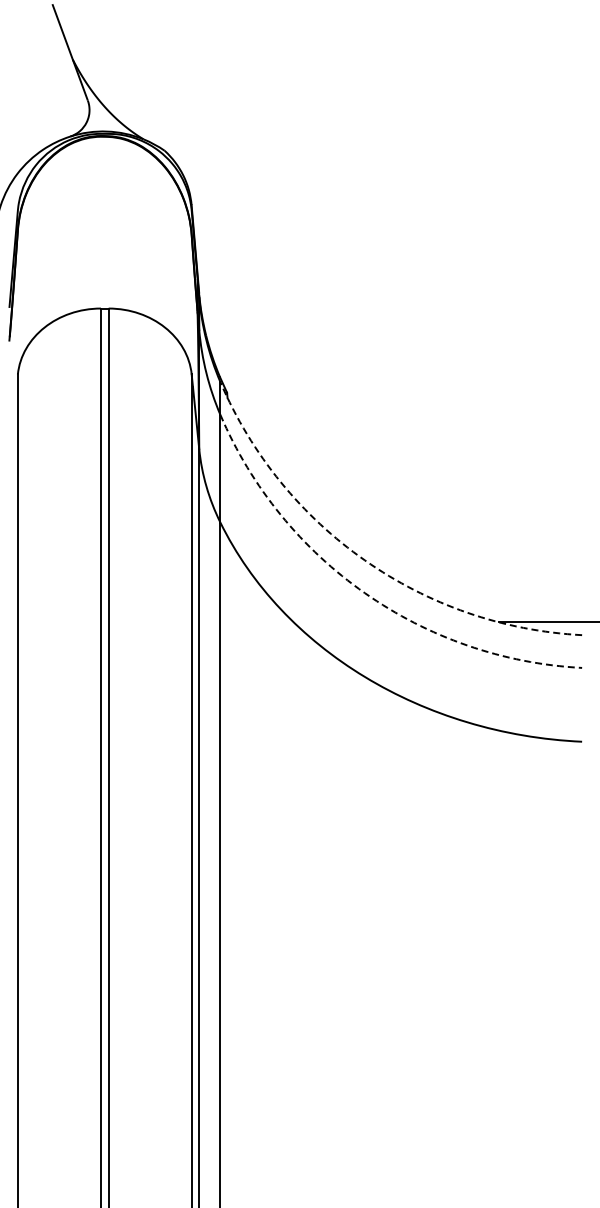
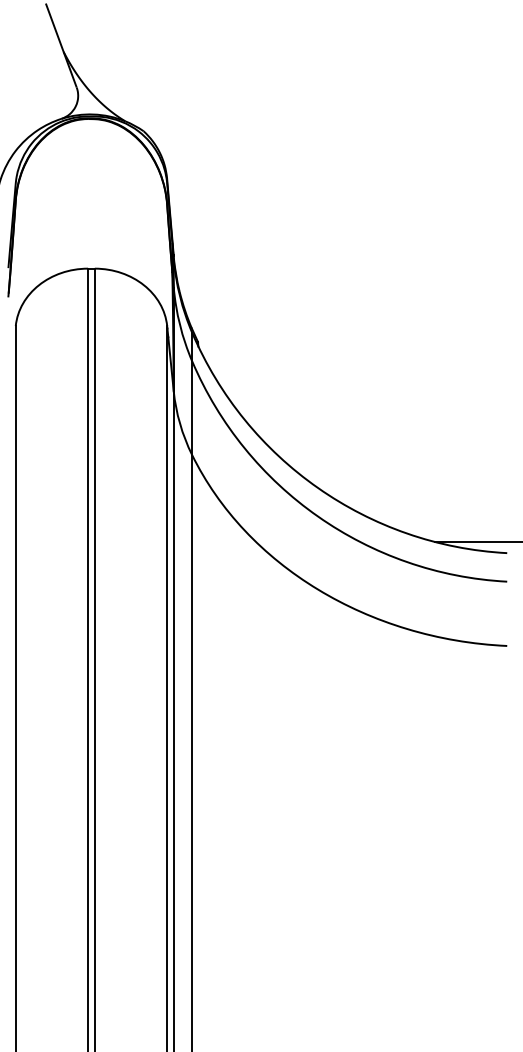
arc: (364, 560) -> (317, 488), dashed -> solid
arc: (364, 593) -> (317, 516), dashed -> solid

